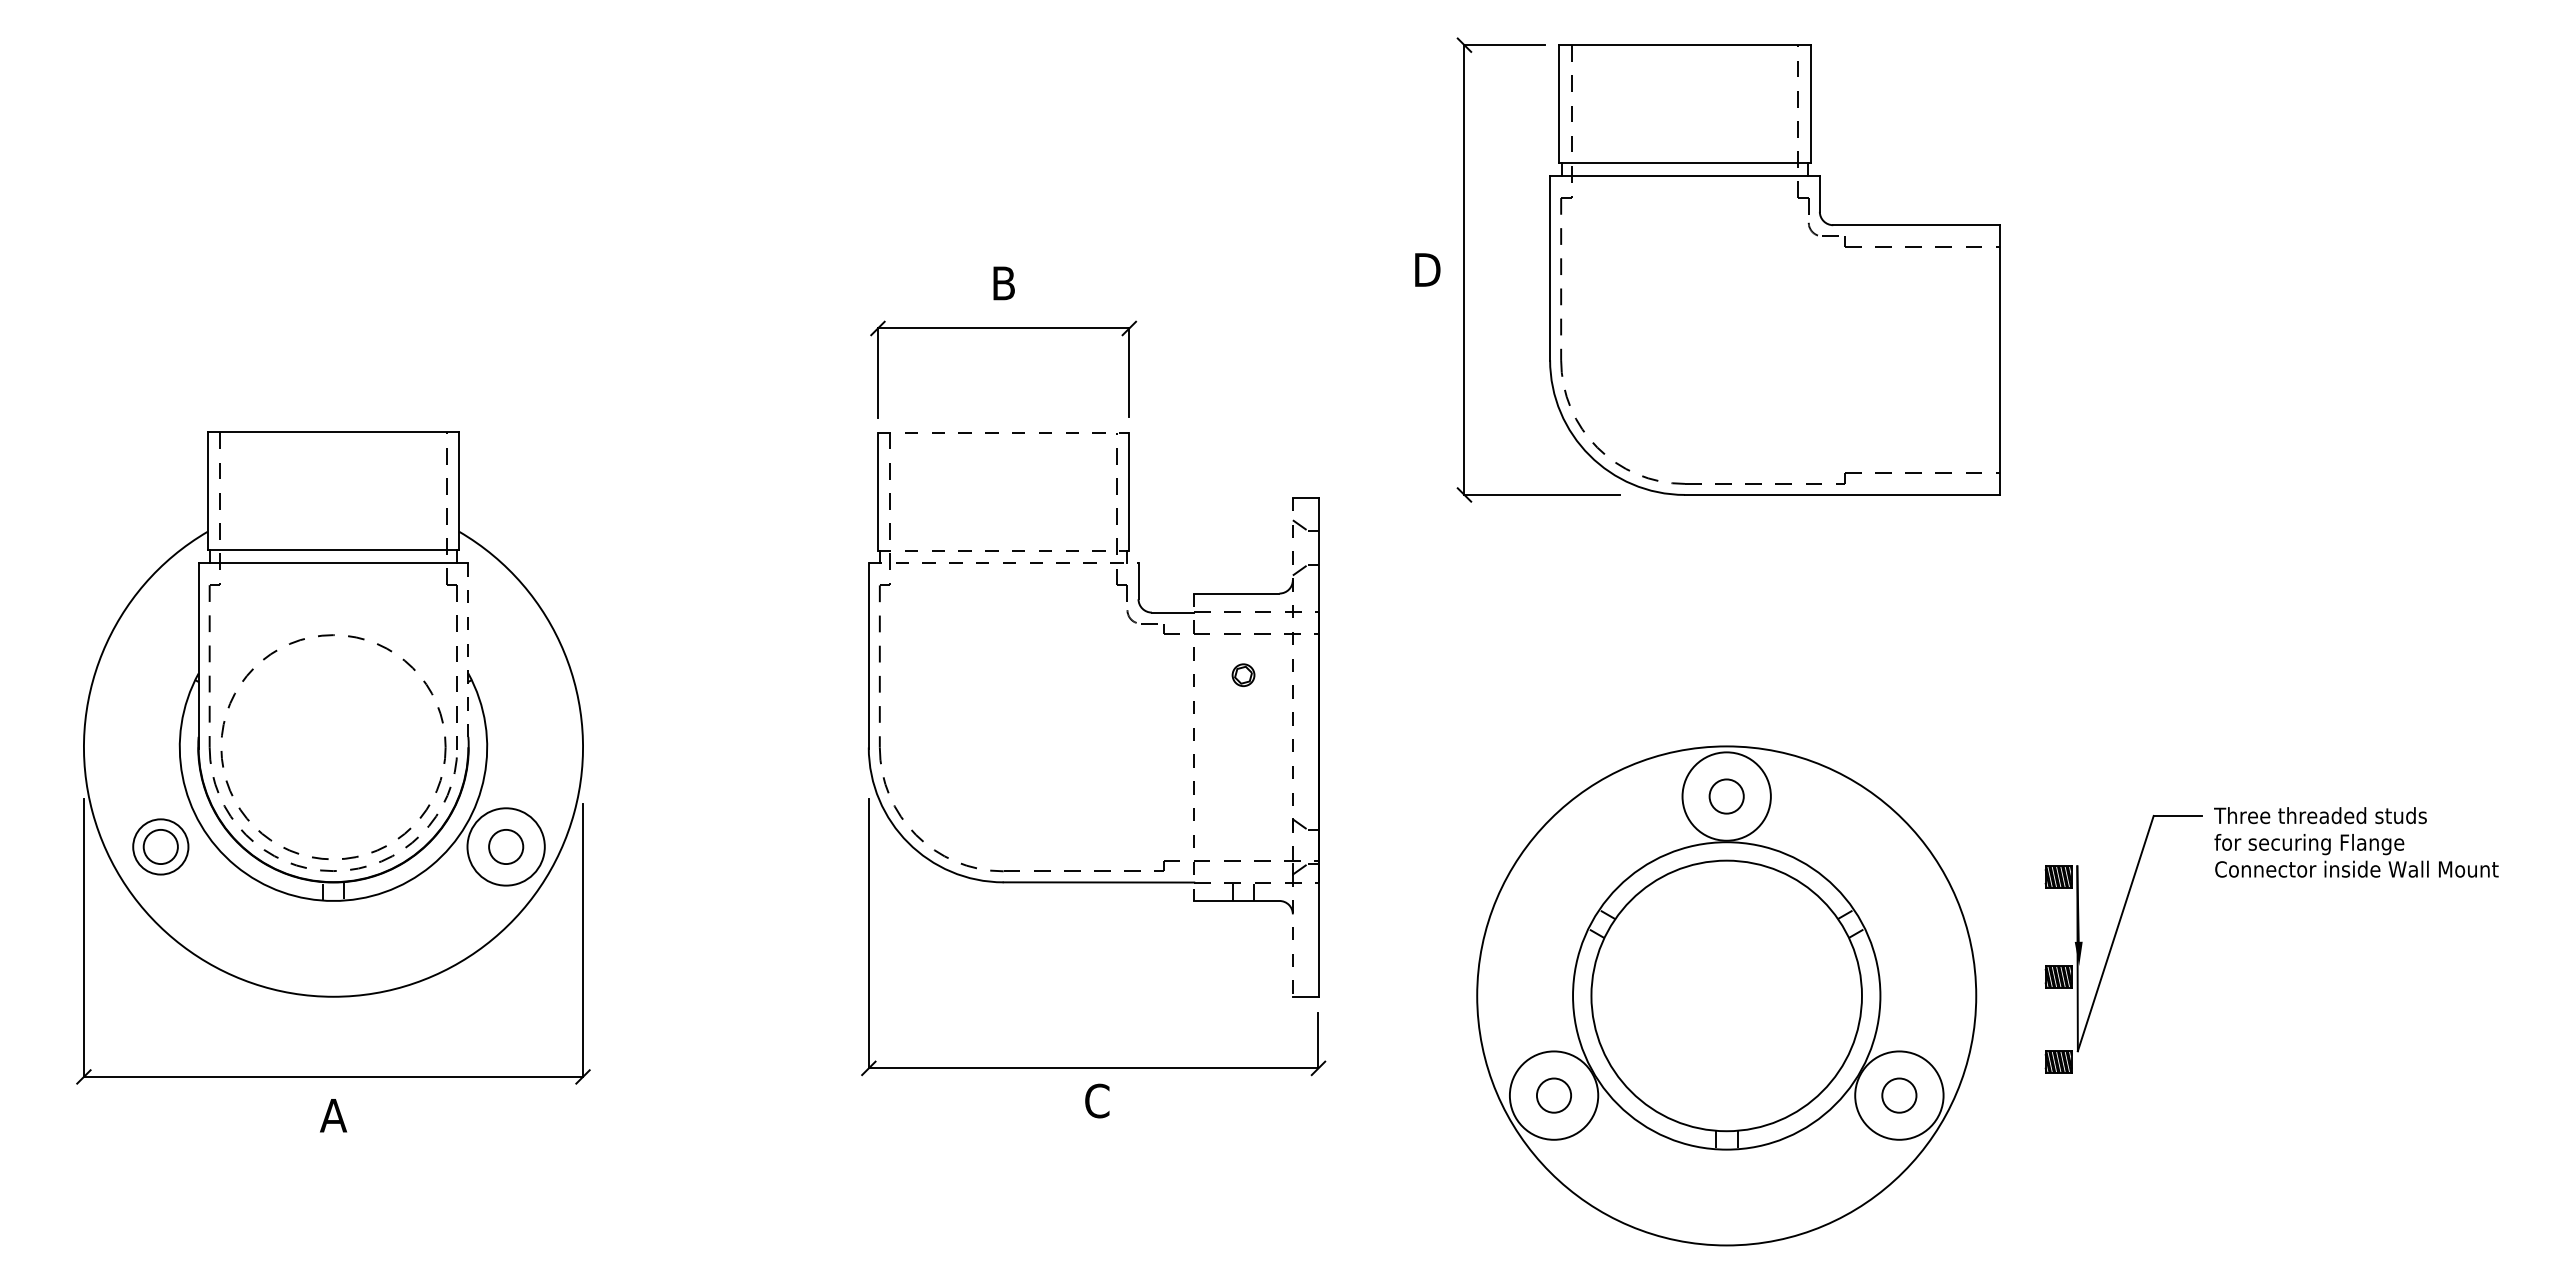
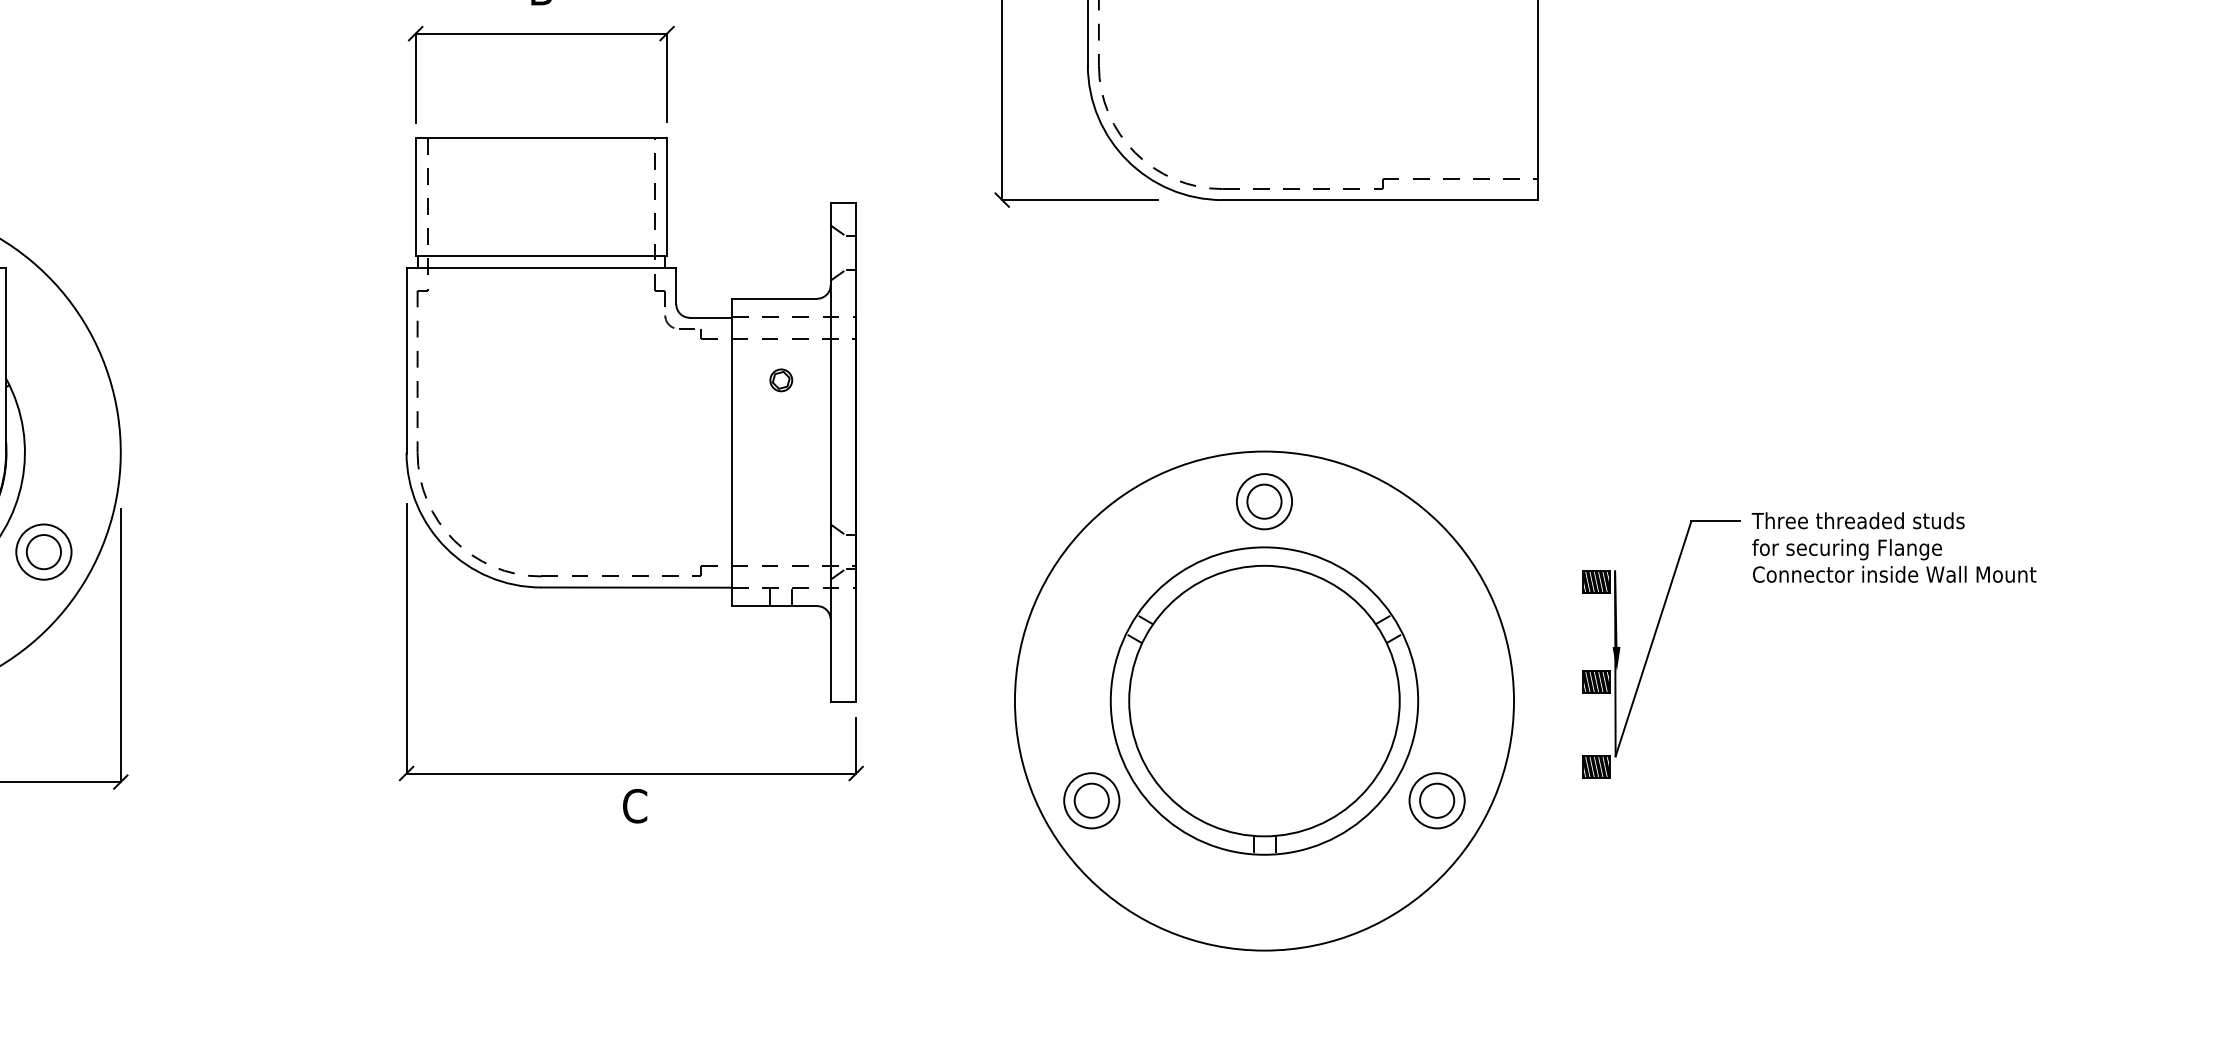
line: (1003, 432) -> (541, 137), dashed -> solid
line: (1003, 550) -> (541, 255), dashed -> solid
line: (1003, 563) -> (541, 268), dashed -> solid
line: (468, 655) -> (6, 360), dashed -> solid
line: (1194, 747) -> (732, 452), dashed -> solid
line: (1292, 747) -> (830, 452), dashed -> solid
circle: (1726, 796) -> (1264, 501), size x0.62
circle: (505, 846) -> (43, 551), size x0.71
circle: (1553, 1095) -> (1091, 800), size x0.62
circle: (1899, 1095) -> (1437, 800), size x0.62

